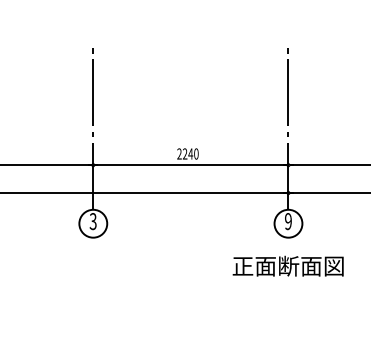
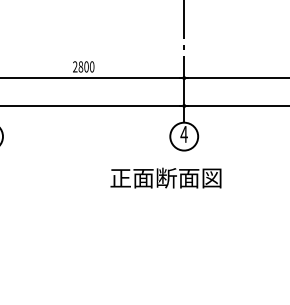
text: (187, 153) -> (83, 66), 2240 -> 2800
text: (288, 221) -> (184, 134), 9 -> 4
text: (287, 265) -> (165, 177), moved

